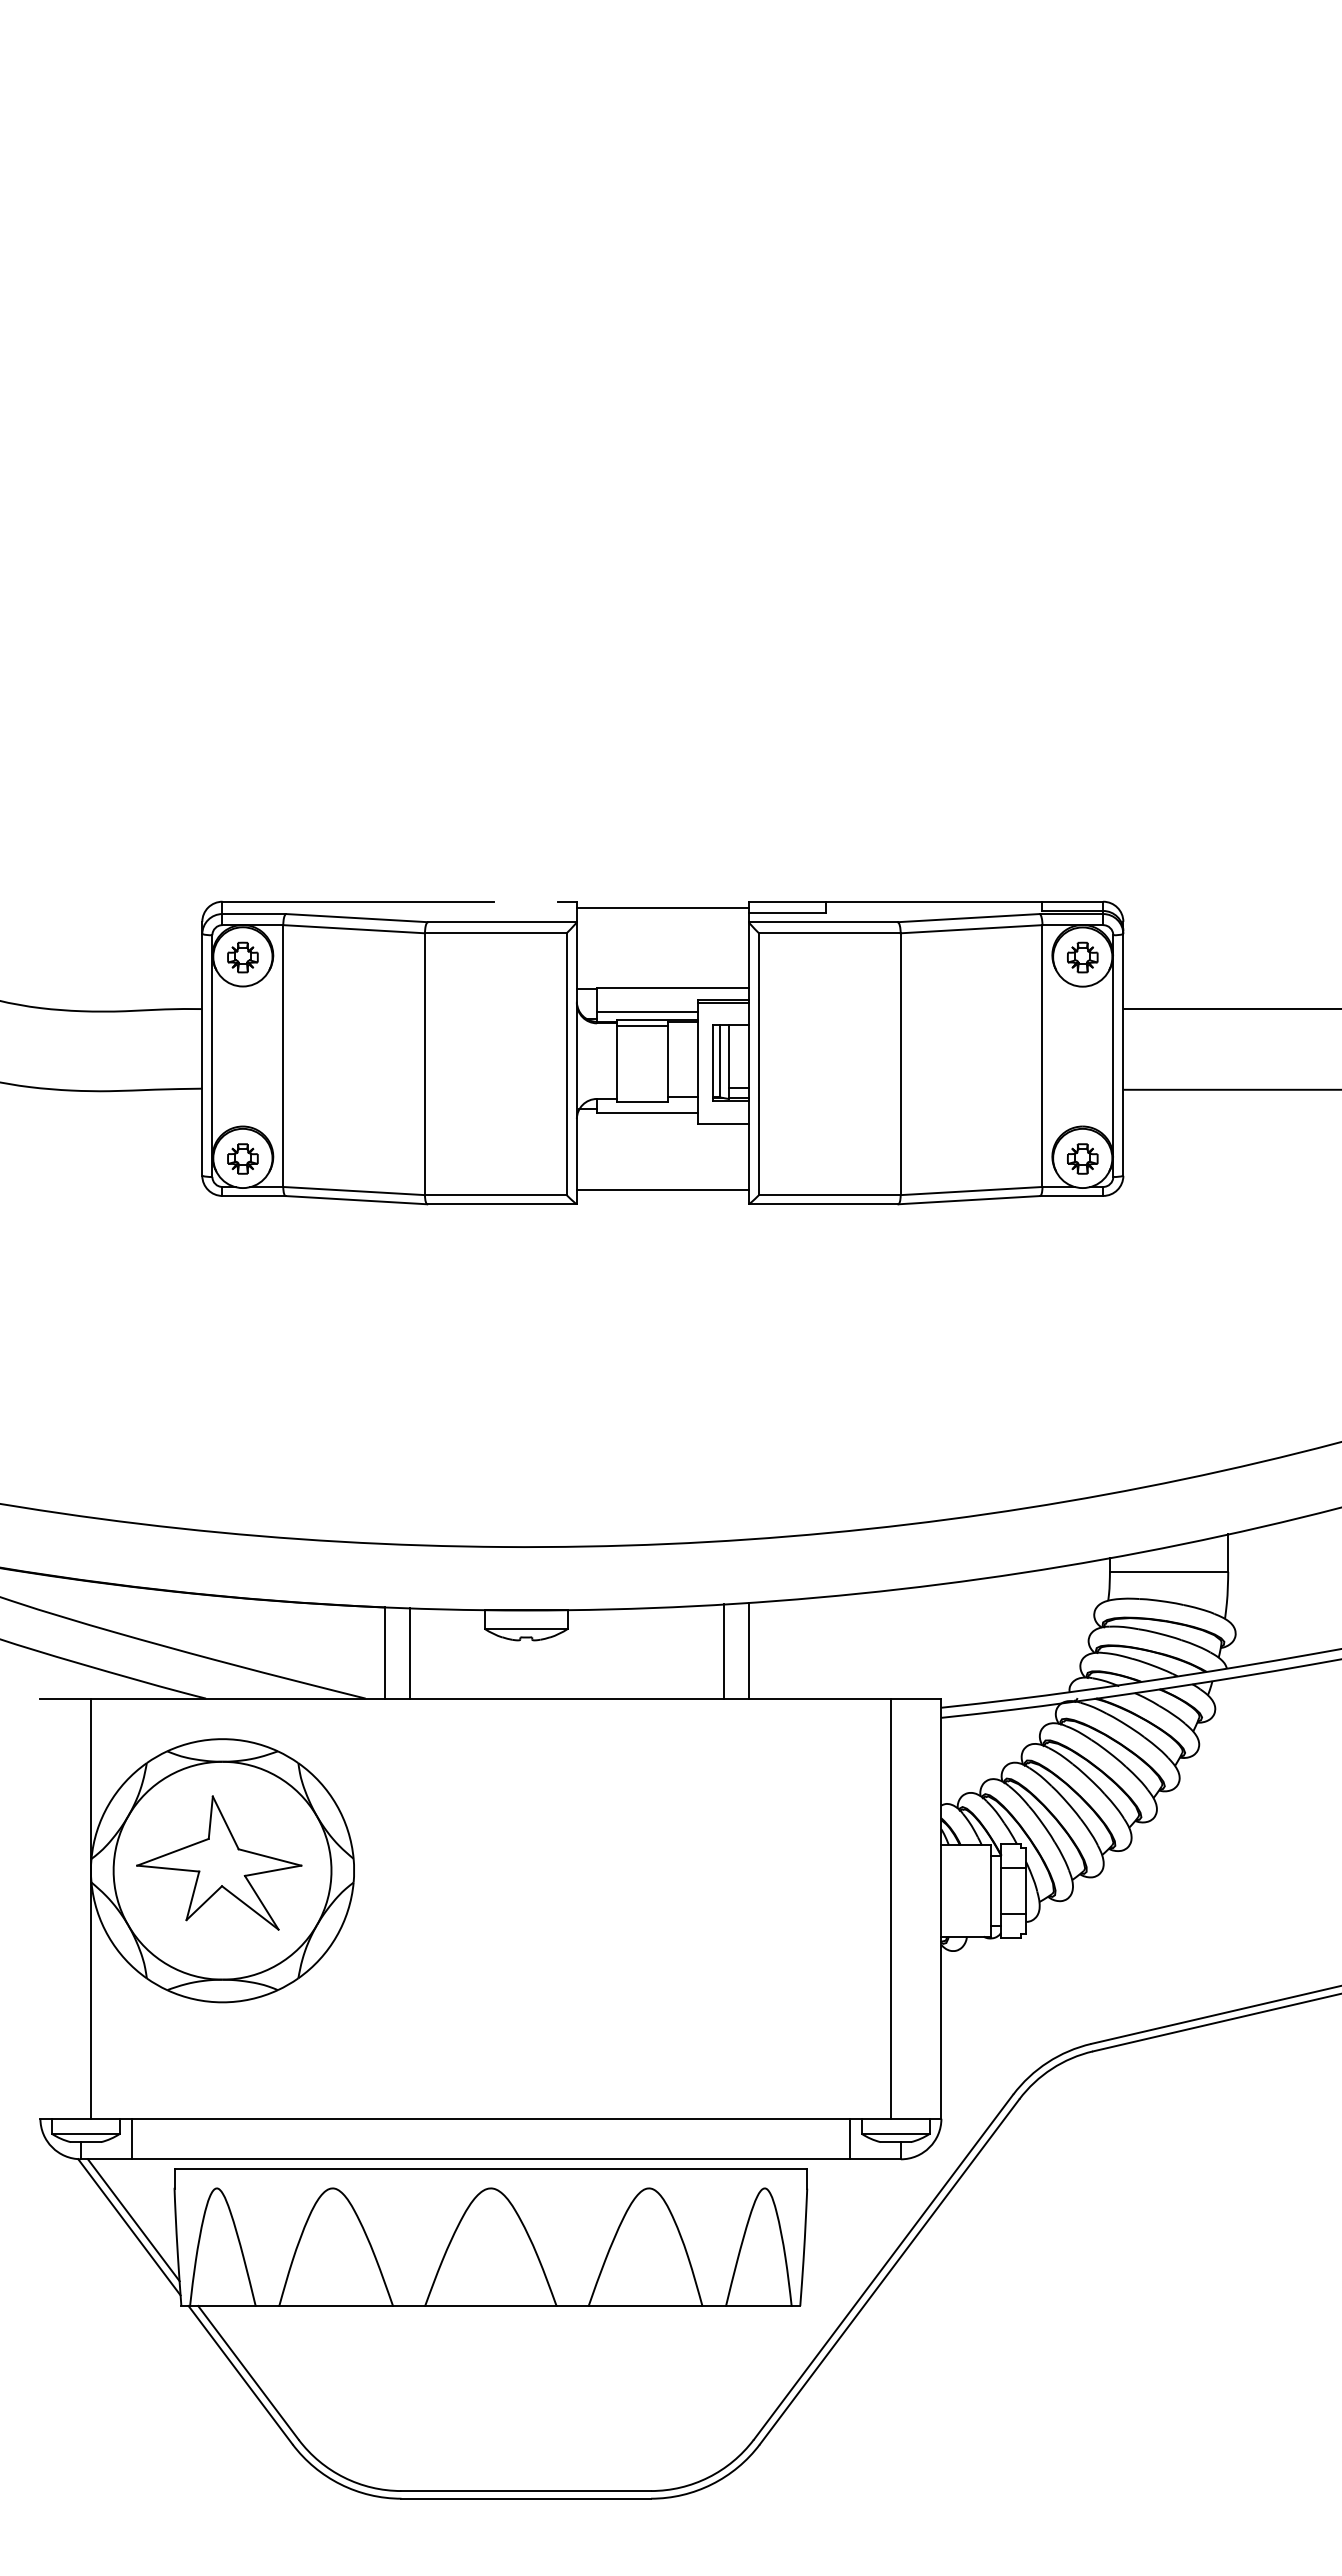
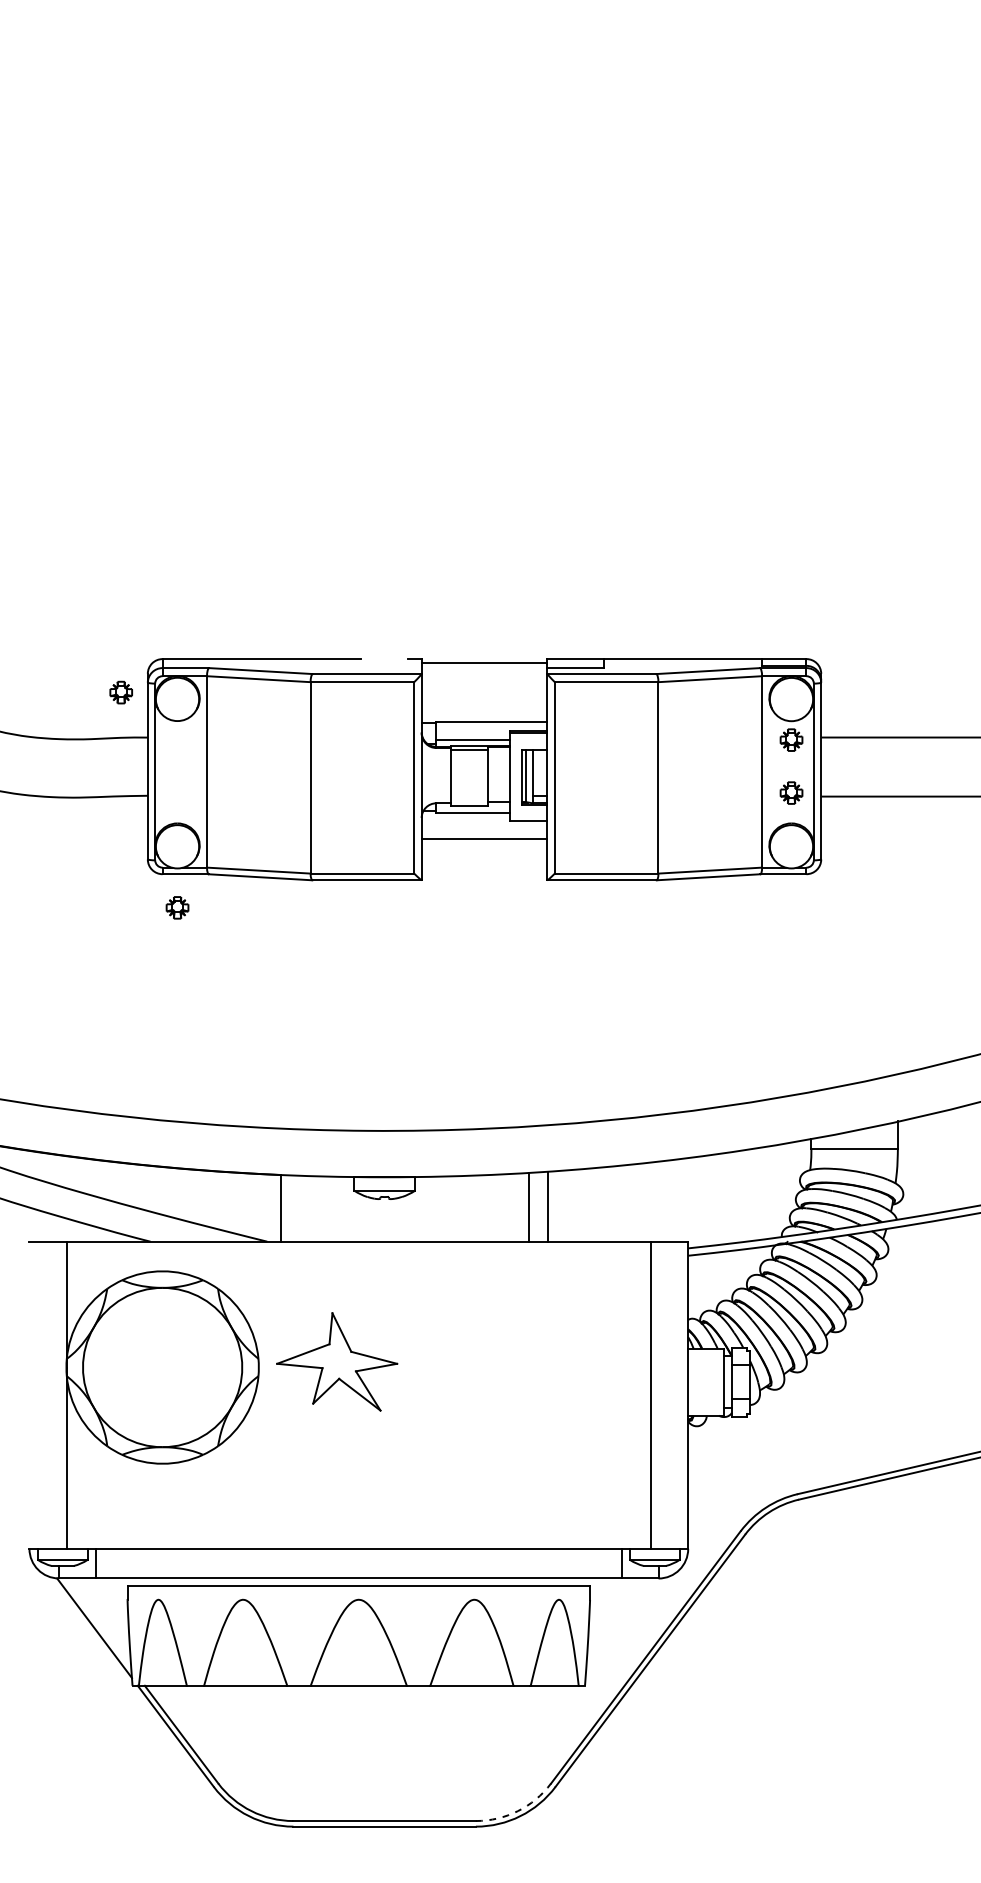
part: (242, 957) -> (120, 692), moved
part: (1082, 957) -> (791, 740), moved
part: (242, 1158) -> (177, 907), moved
part: (1082, 1158) -> (791, 792), moved
line: (662, 1190) -> (484, 839), moved
line: (409, 1653) -> (299, 1208), removed
part: (219, 1862) -> (337, 1361), moved
line: (133, 2220) -> (97, 1623), removed
arc: (708, 2477) -> (517, 1811), solid -> dashed

